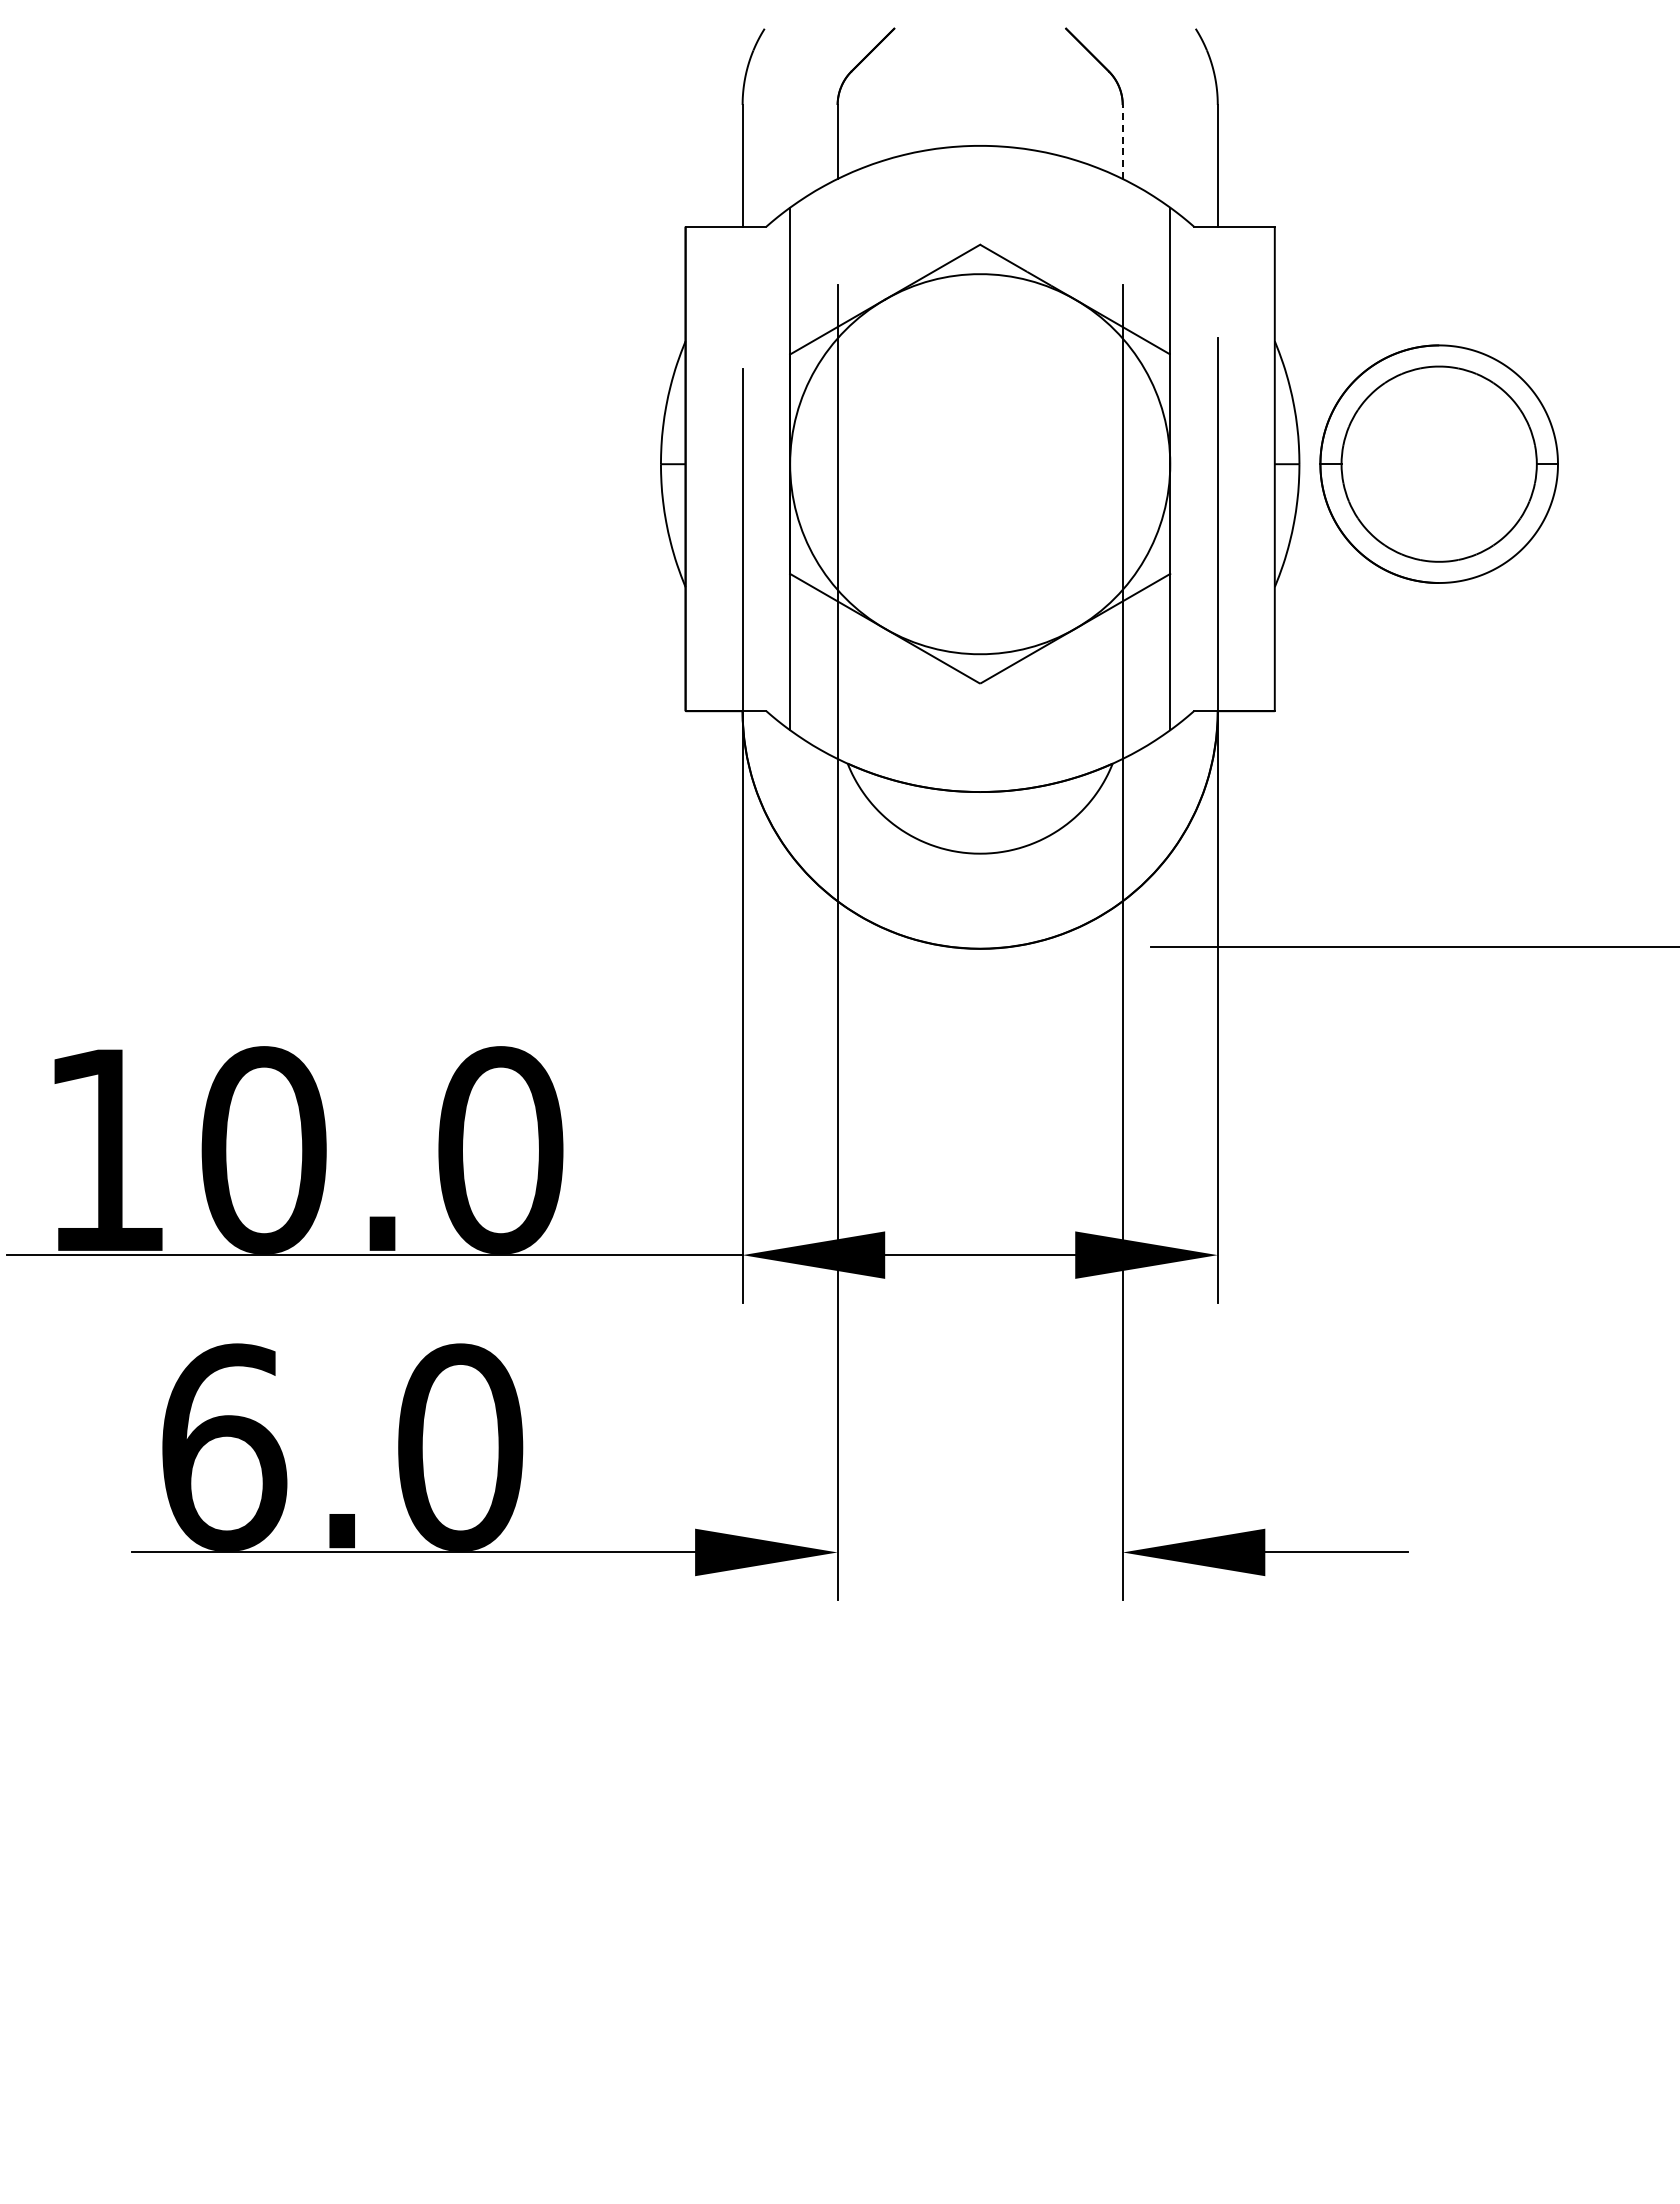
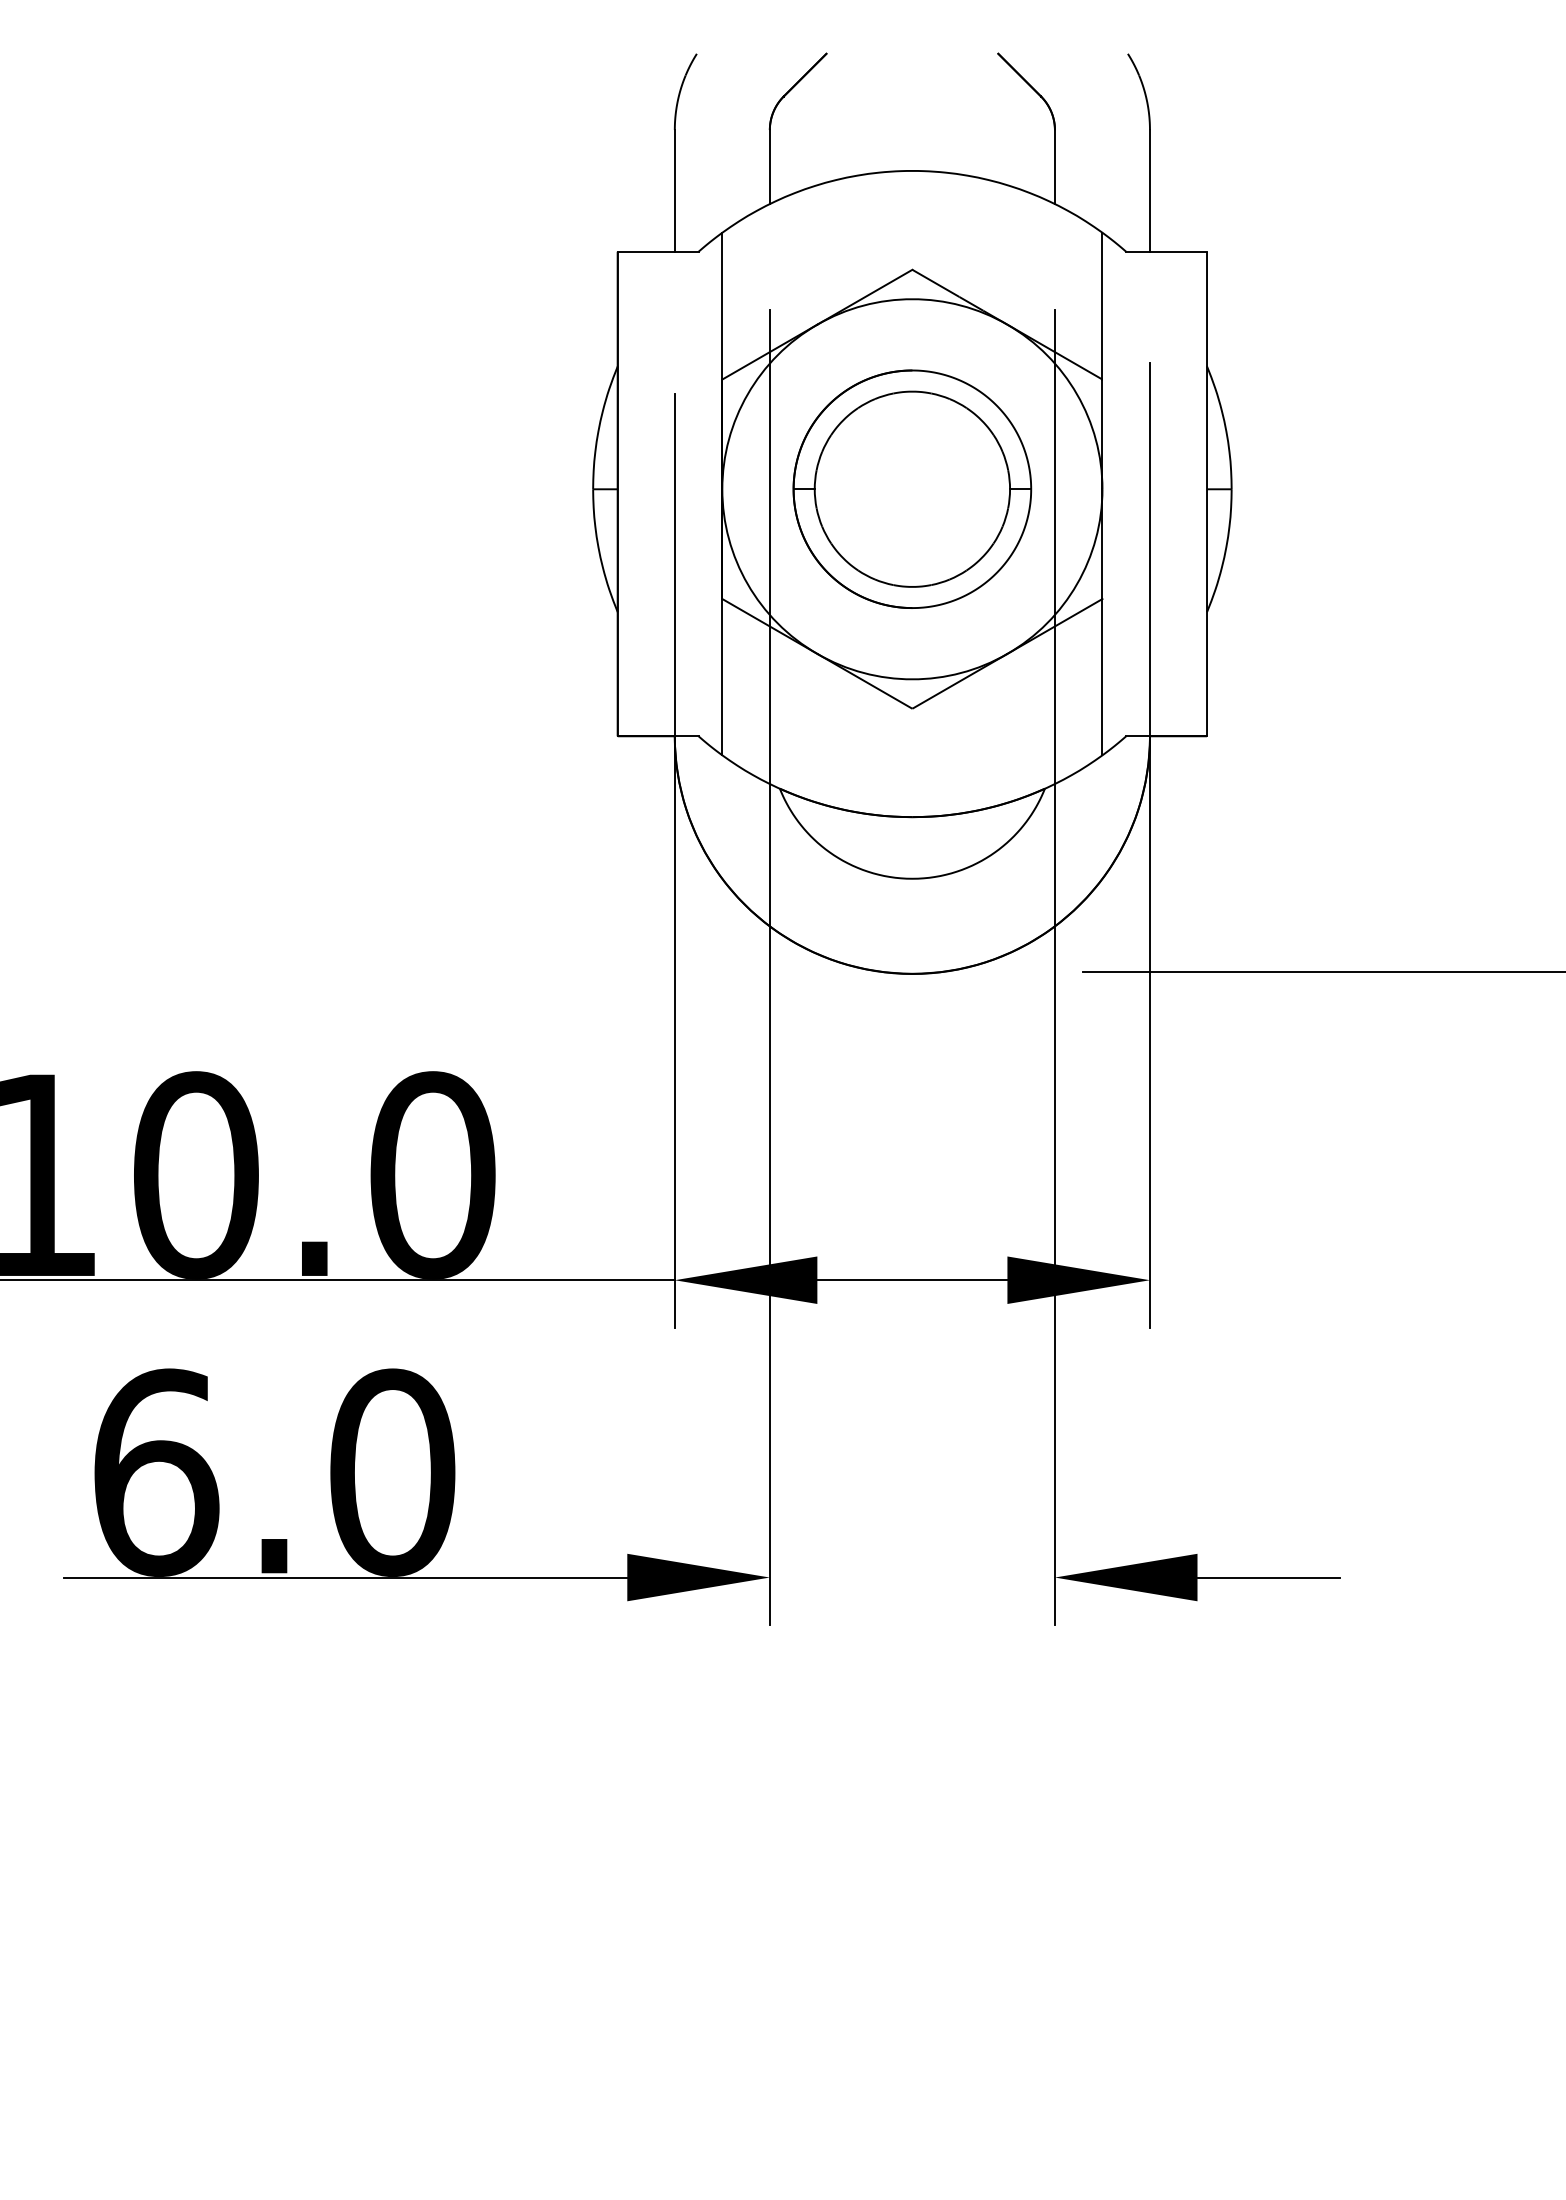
line: (1122, 141) -> (1054, 166), dashed -> solid
part: (1438, 463) -> (911, 488), moved

